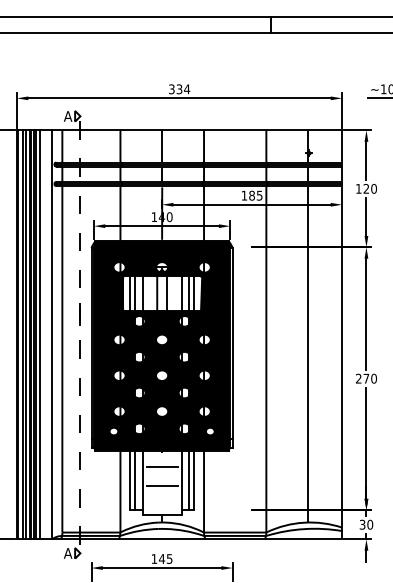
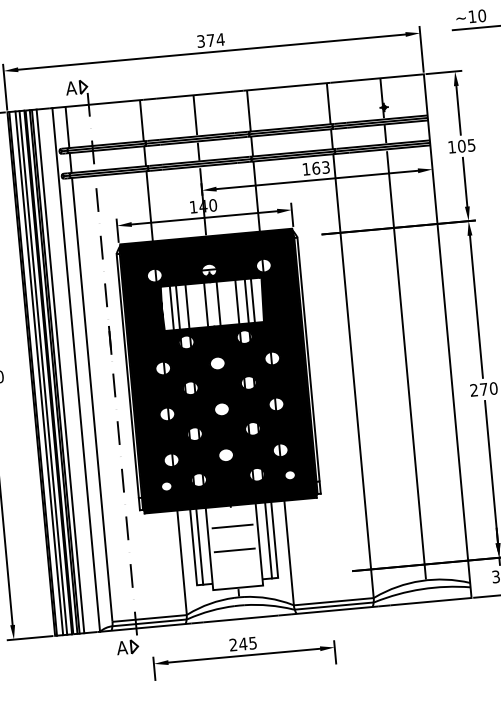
text: (179, 89) -> (210, 40), 334 -> 374
text: (369, 188) -> (465, 145), 120 -> 105
text: (255, 195) -> (320, 167), 185 -> 163
text: (153, 558) -> (232, 644), 145 -> 245

